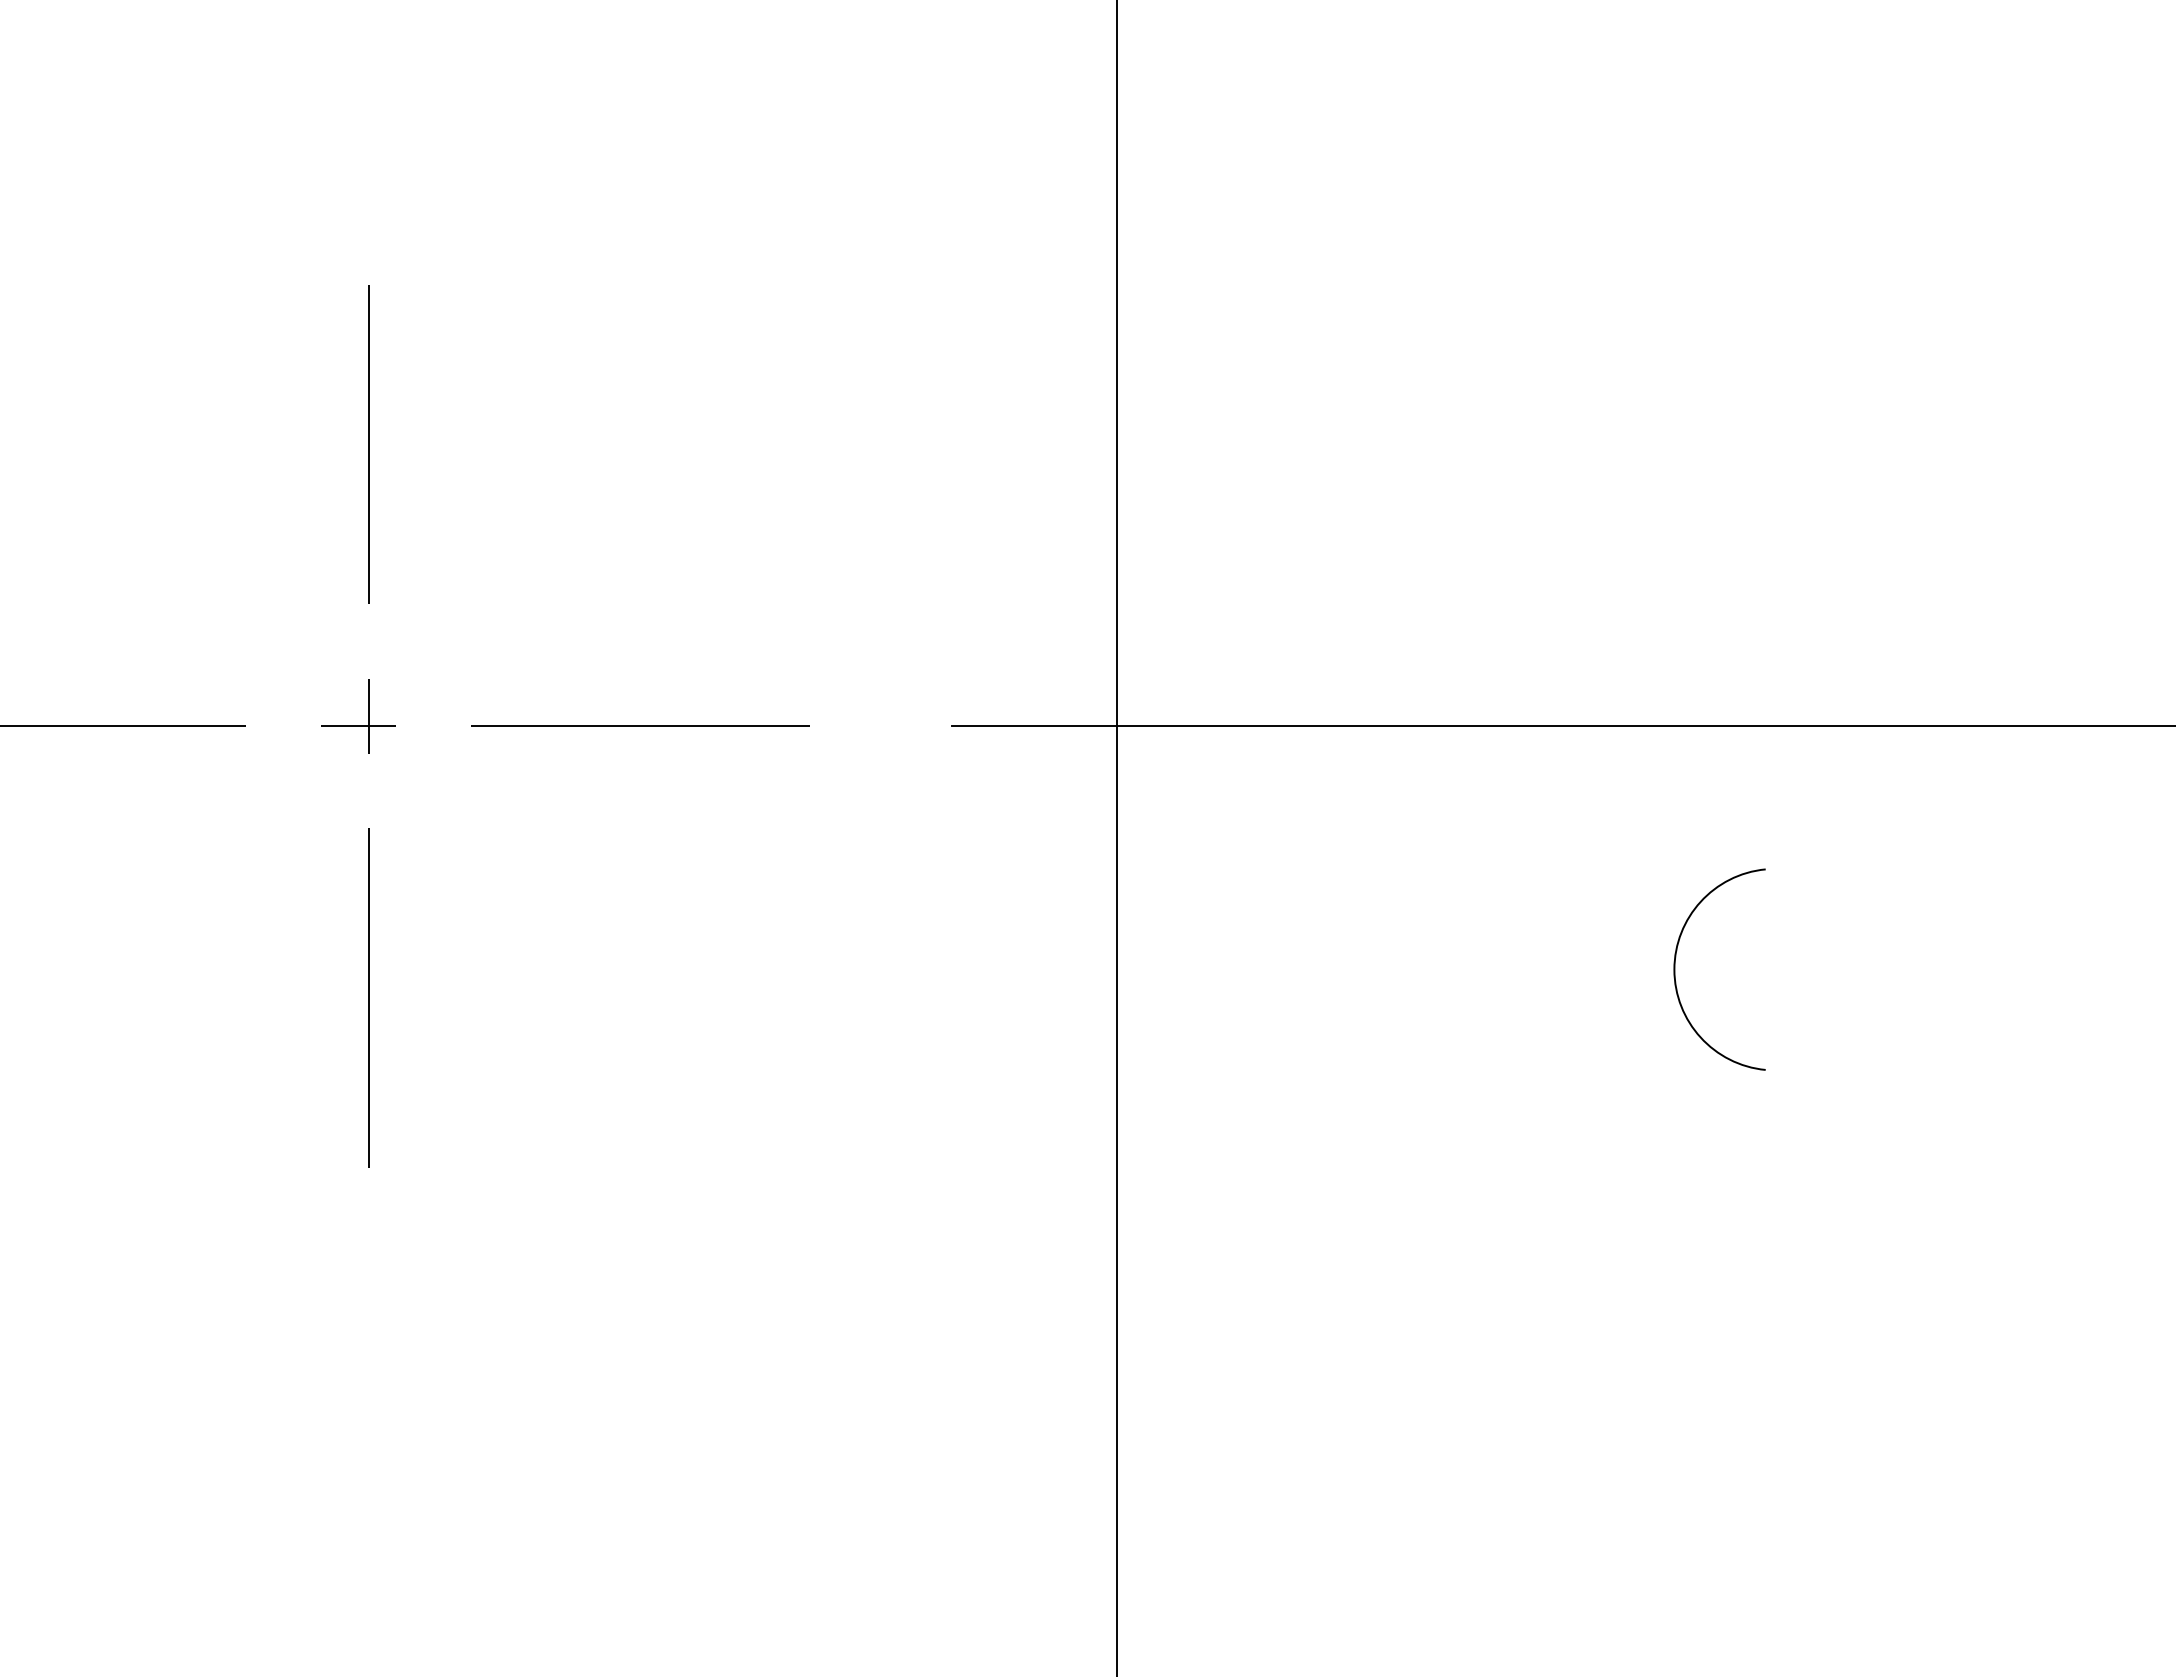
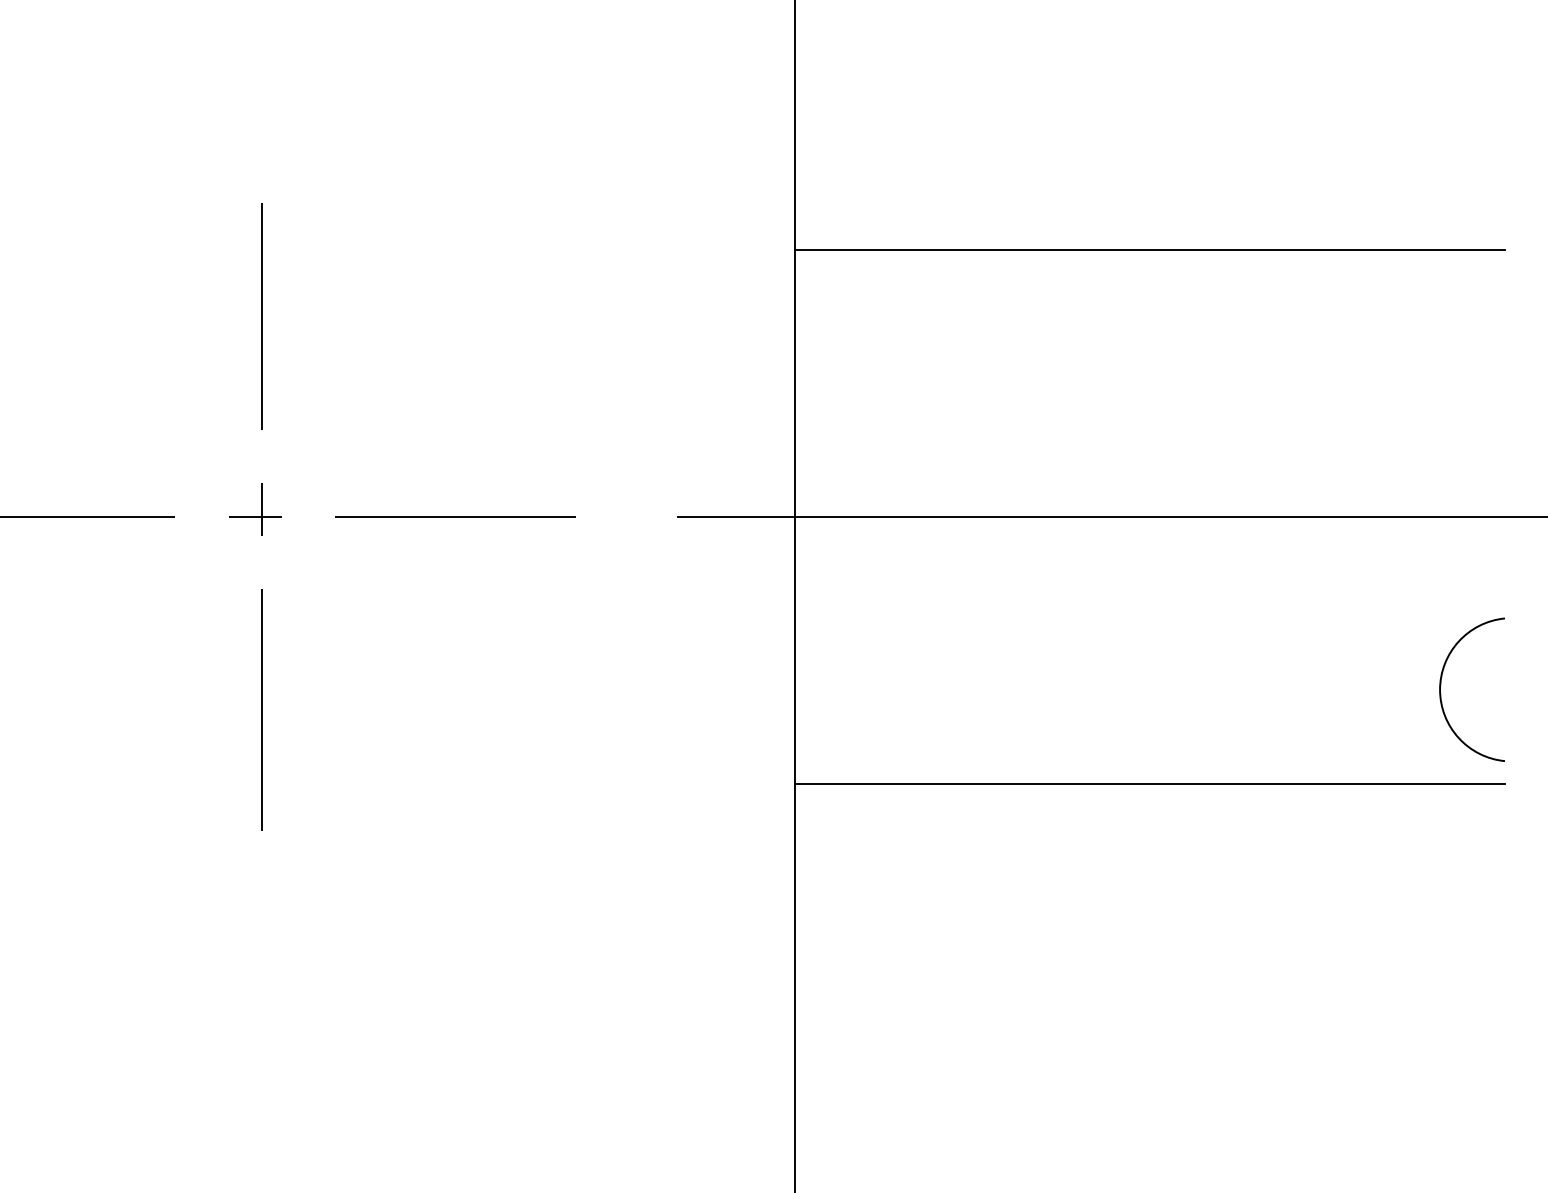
line: (1616, 351) -> (1149, 250), added
arc: (1675, 969) -> (1440, 689), moved
line: (1616, 1101) -> (1149, 783), added

